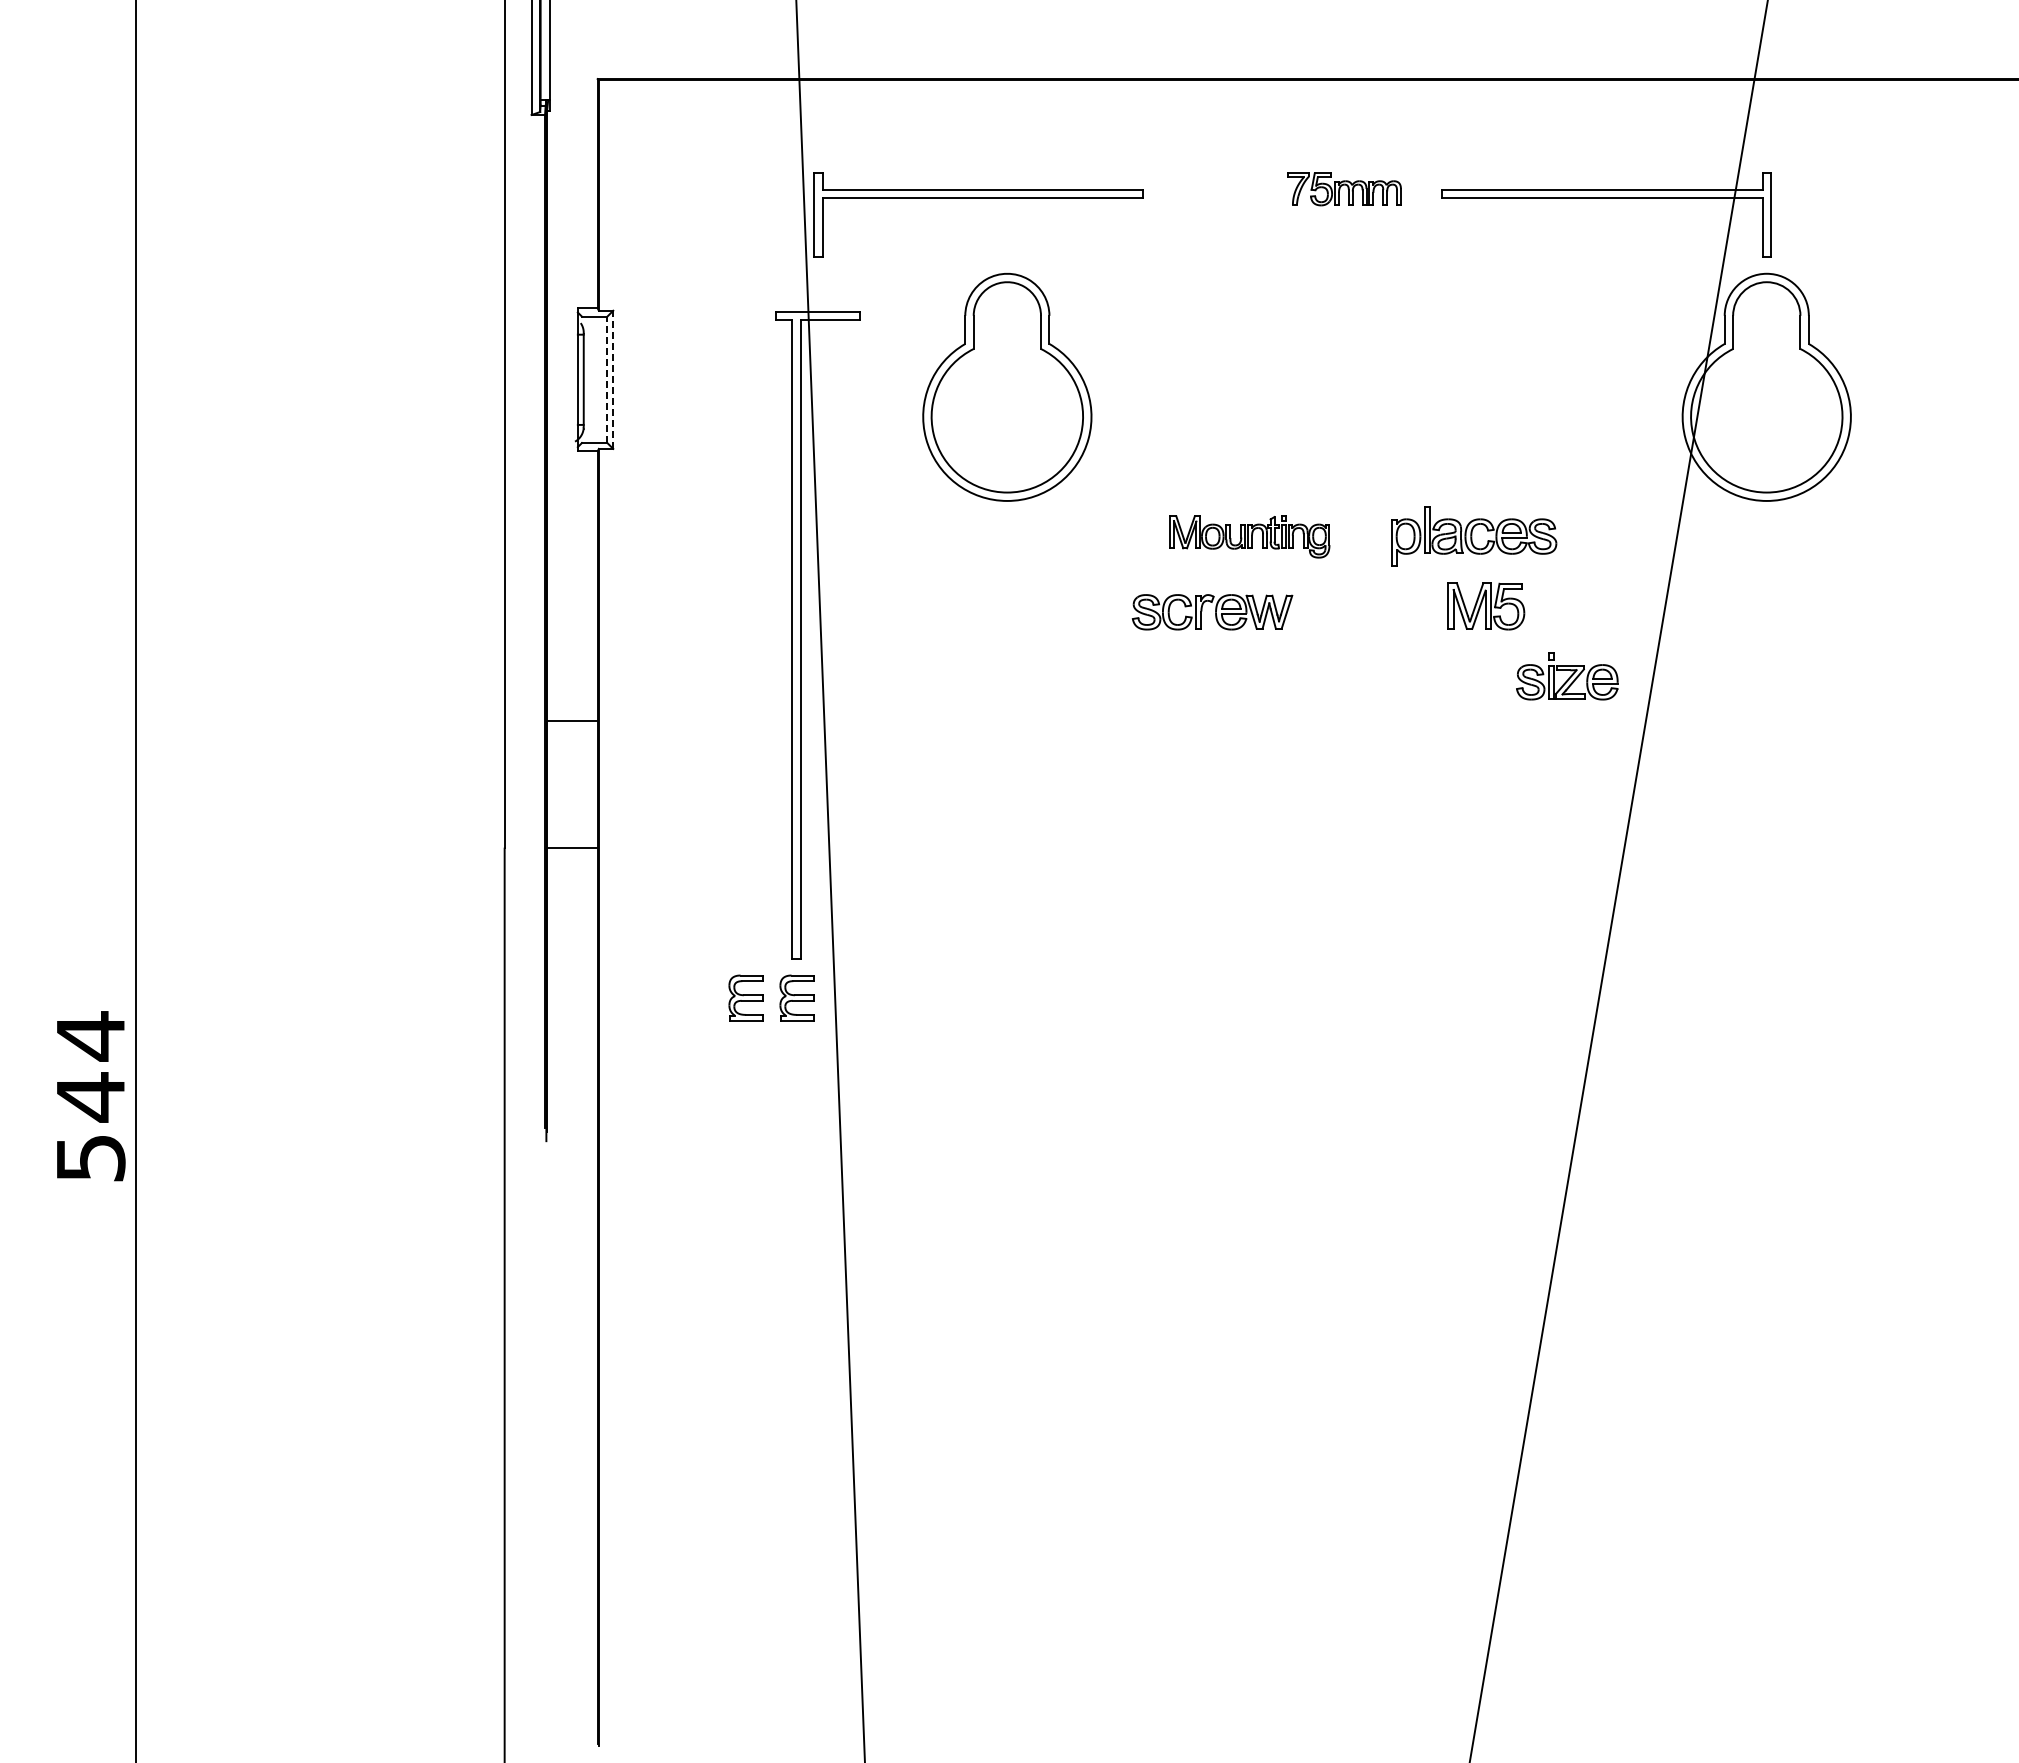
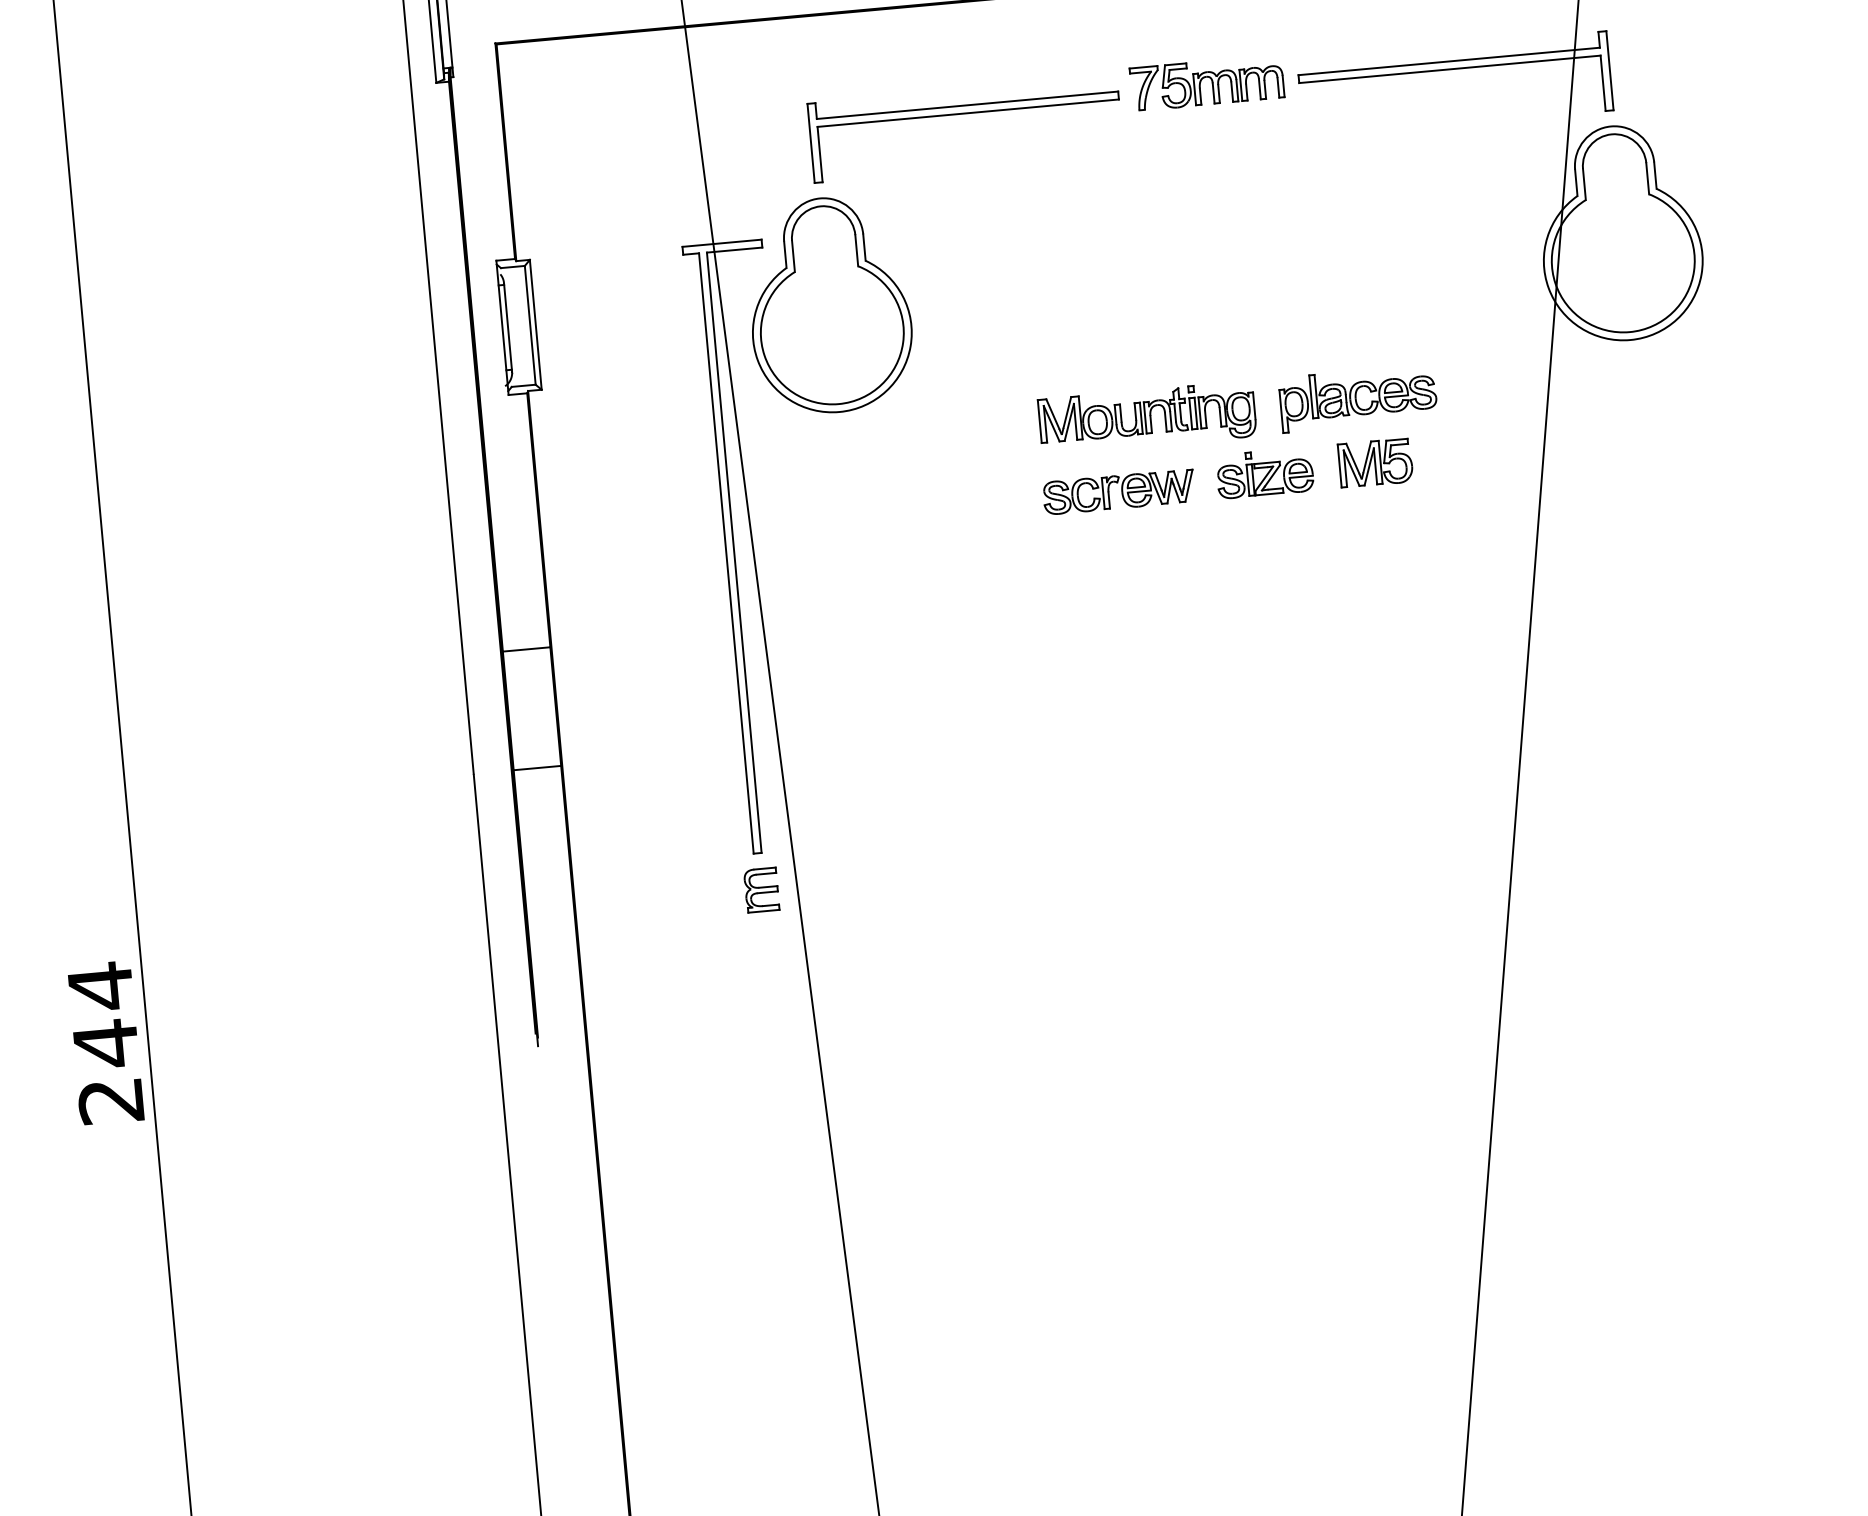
part: (1344, 189) -> (1206, 83), size x1.43
part: (978, 198) -> (964, 113), moved
line: (607, 379) -> (530, 325), dashed -> solid
line: (613, 379) -> (535, 324), dashed -> solid
part: (1007, 386) -> (829, 304), moved
part: (1249, 536) -> (1147, 417), size x1.43
part: (1567, 676) -> (1265, 473), moved
part: (745, 997) -> (712, 894), removed
text: (90, 1158) -> (111, 1101), 544 -> 244

